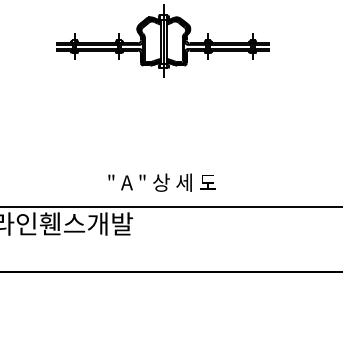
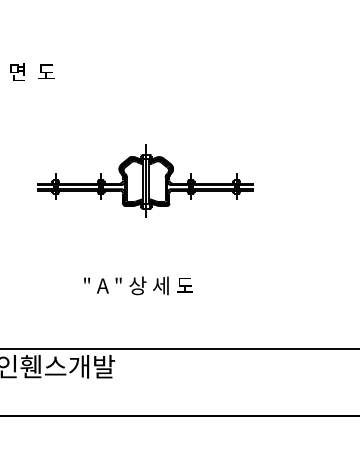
text: (162, 182) -> (138, 285), moved

